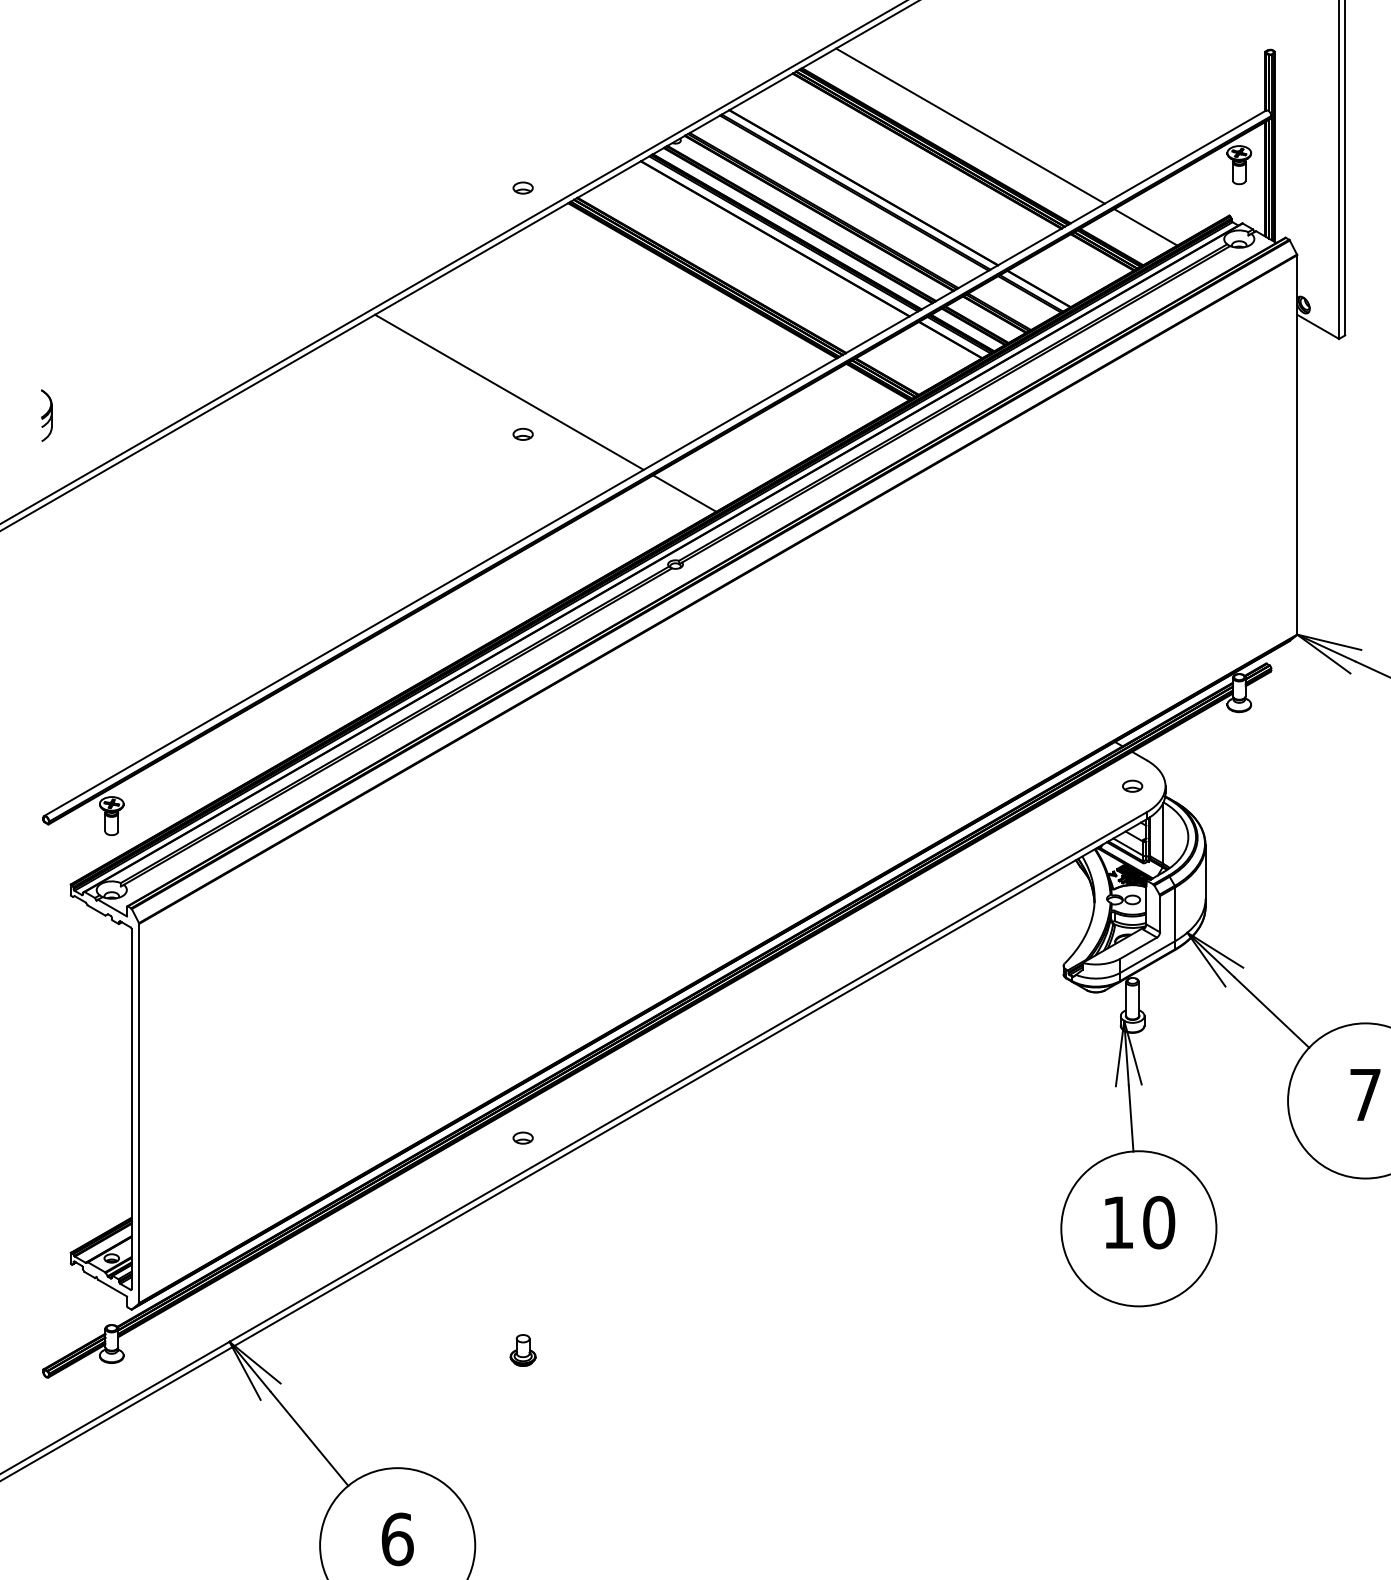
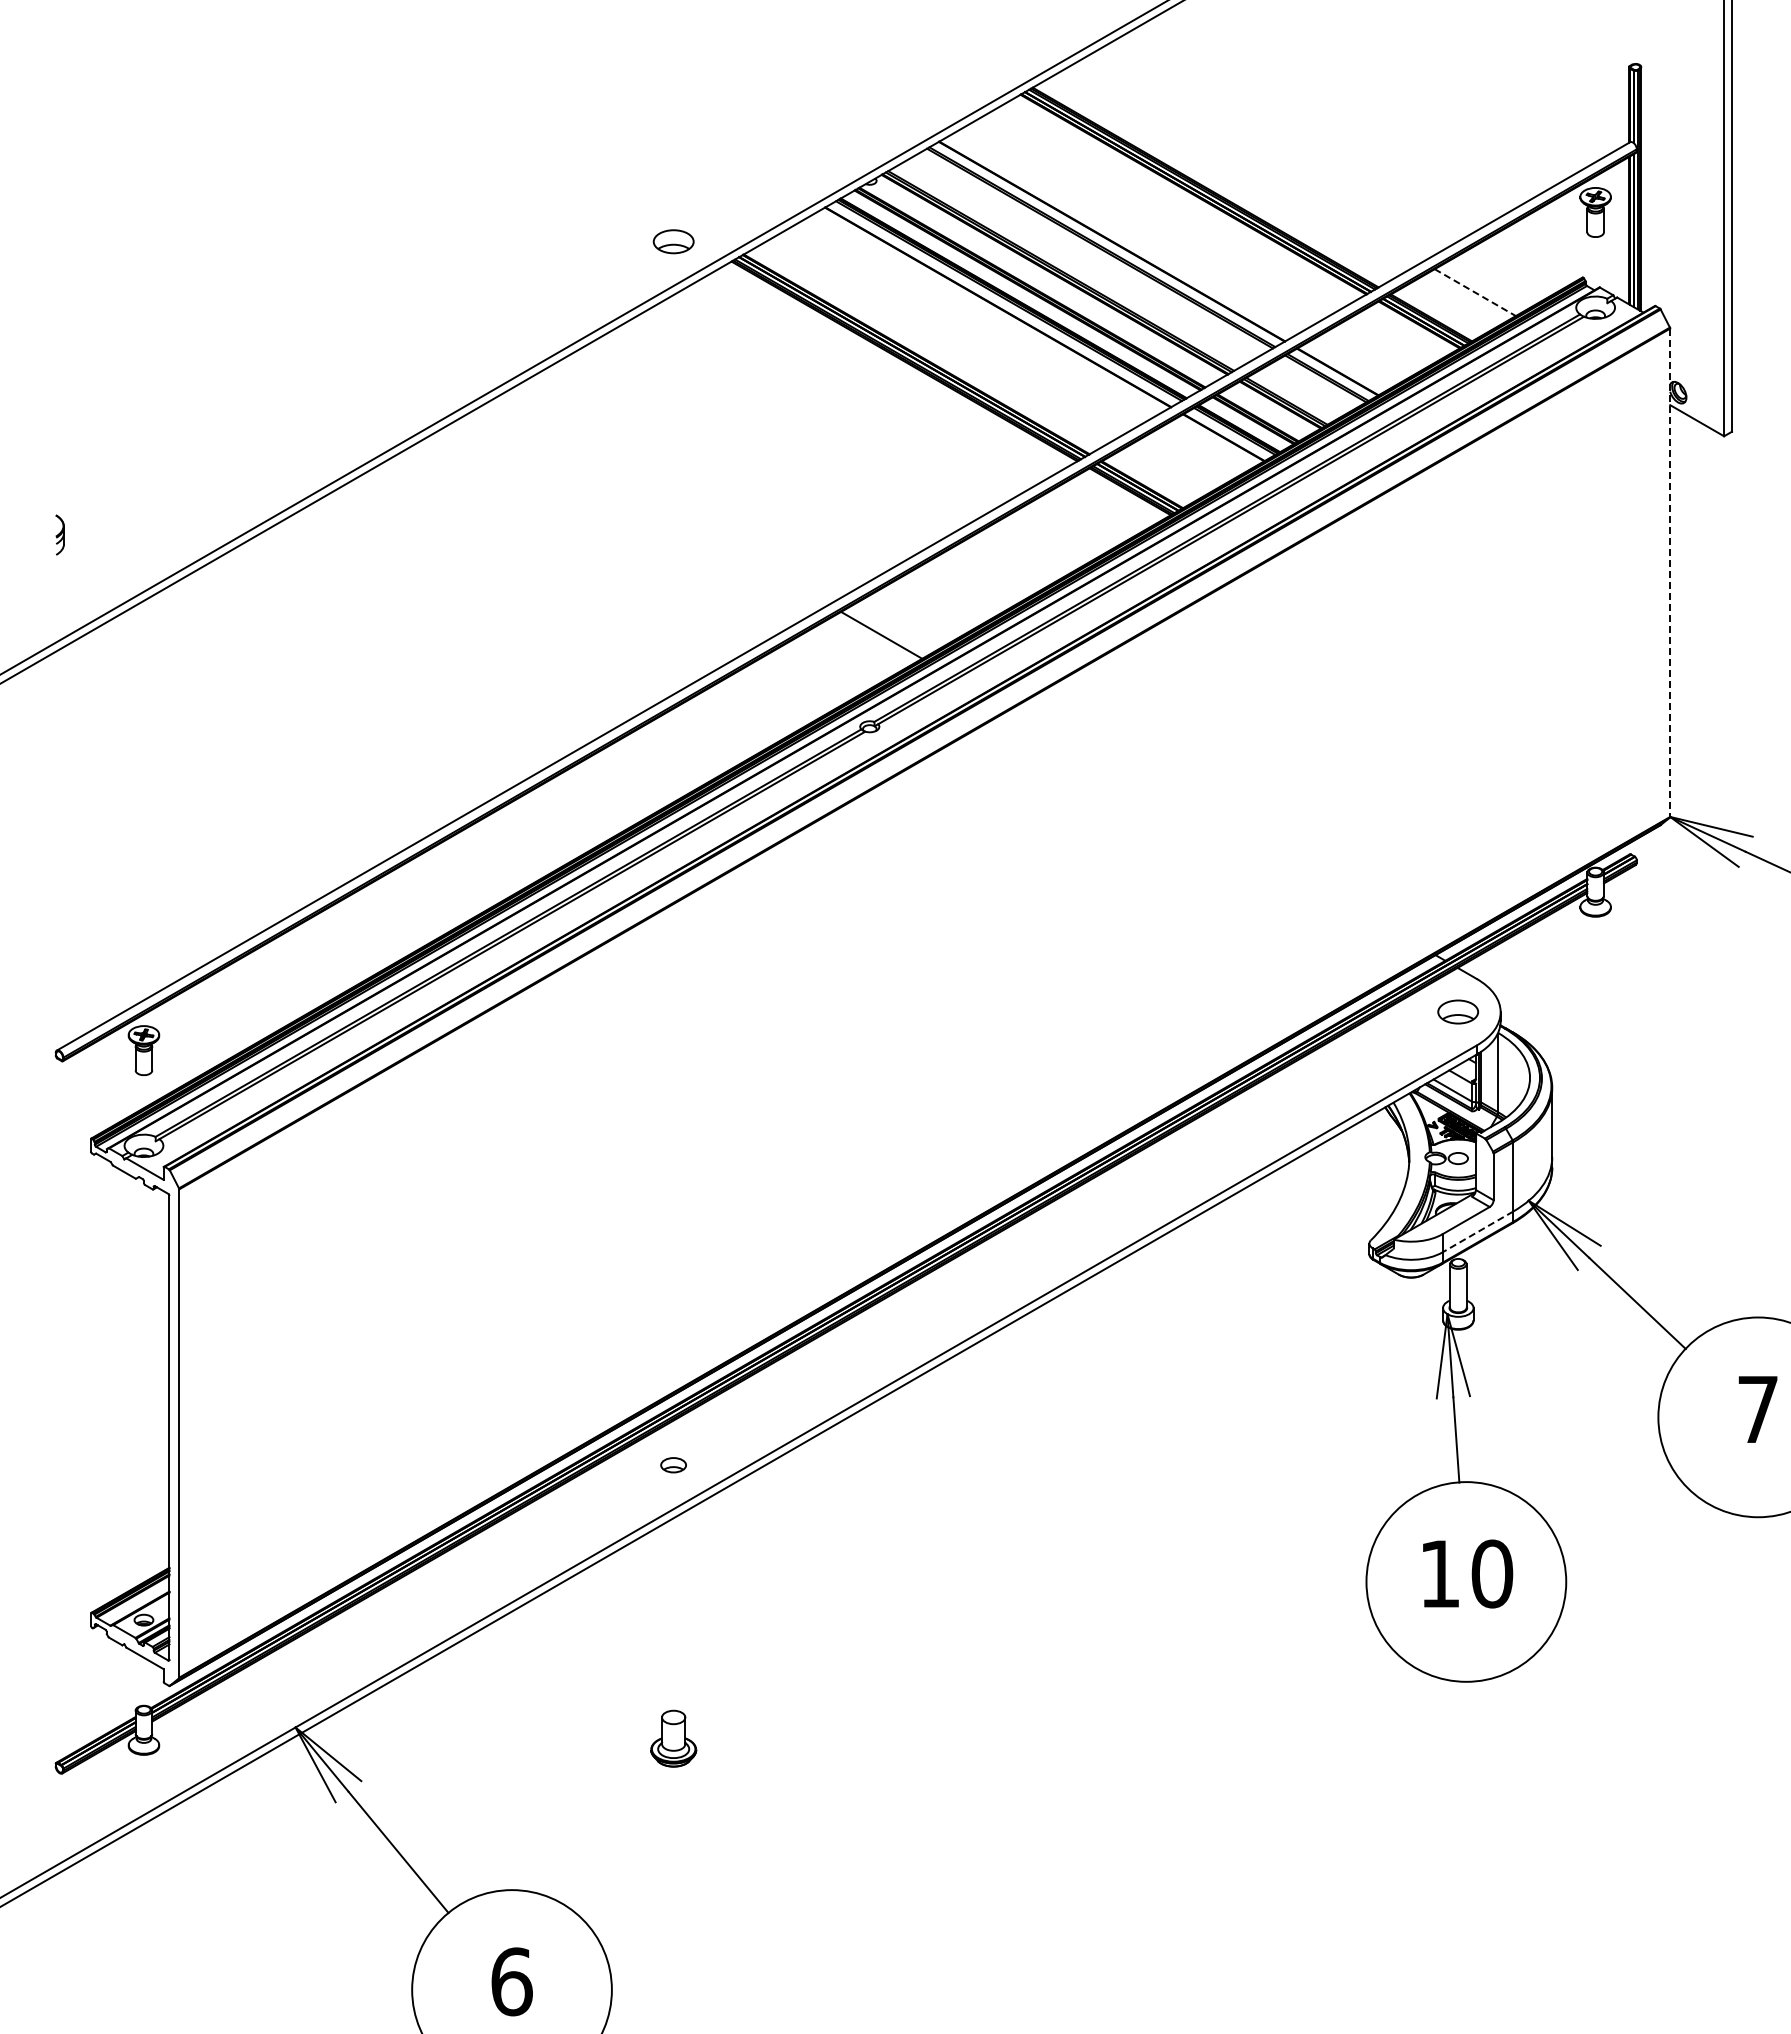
line: (970, 126) -> (1249, 162), removed
part: (523, 188) -> (673, 242), size x1.6
line: (1145, 227) -> (1475, 292), solid -> dashed
line: (509, 391) -> (655, 504), removed
part: (46, 415) -> (59, 534), size x0.6
part: (523, 434) -> (673, 559), removed
line: (1297, 445) -> (1670, 573), solid -> dashed
part: (1132, 786) -> (1458, 1012), size x1.6
line: (1147, 956) -> (1477, 1231), solid -> dashed
part: (523, 1350) -> (673, 1738), size x1.4

